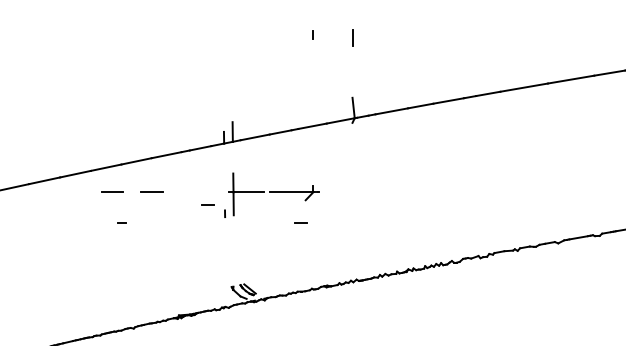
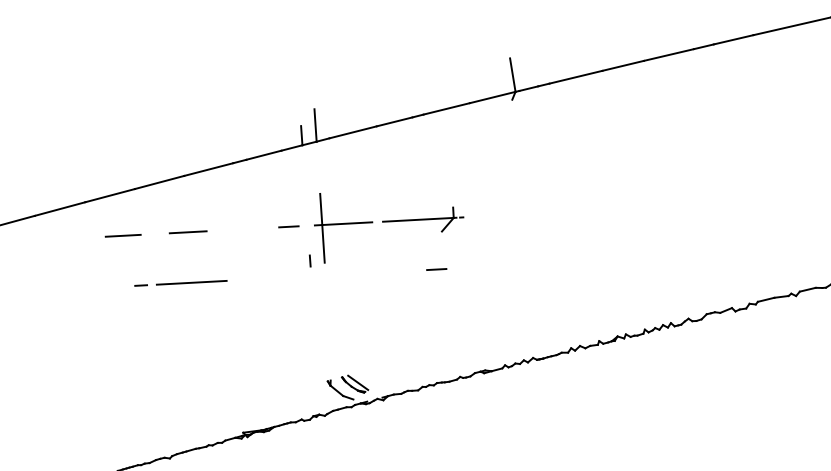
line: (207, 204) -> (287, 225), moved
line: (152, 223) -> (191, 283), added

